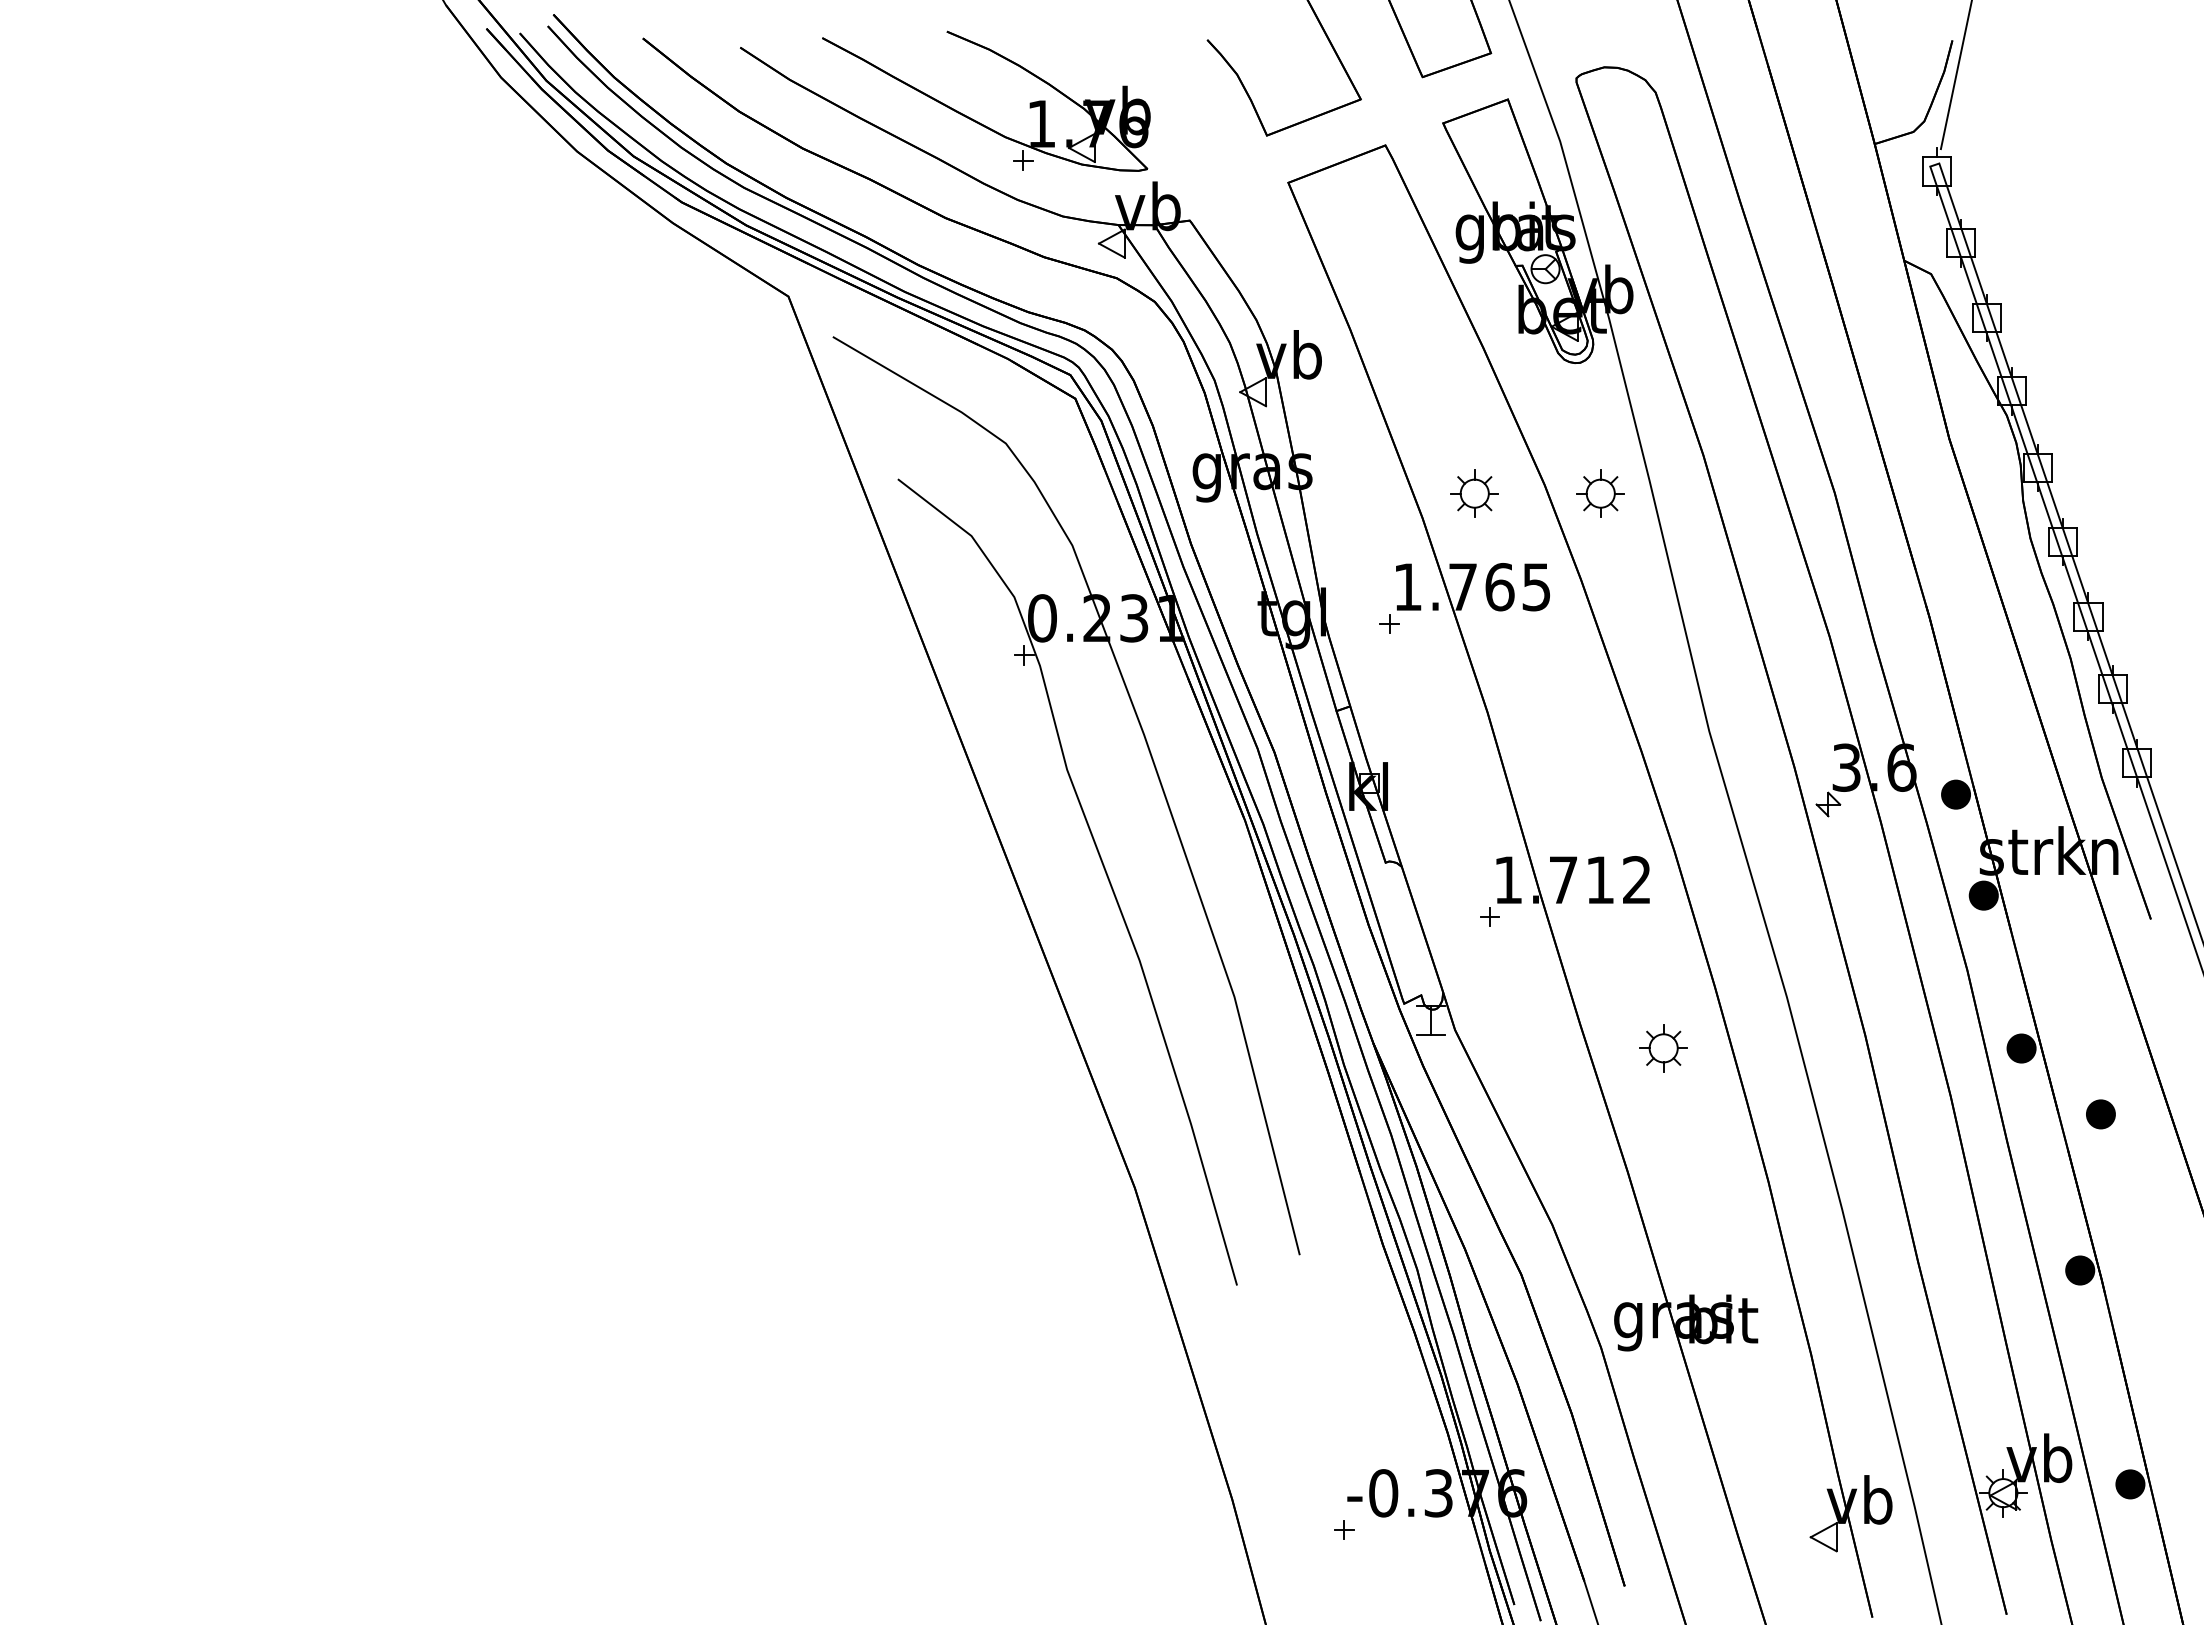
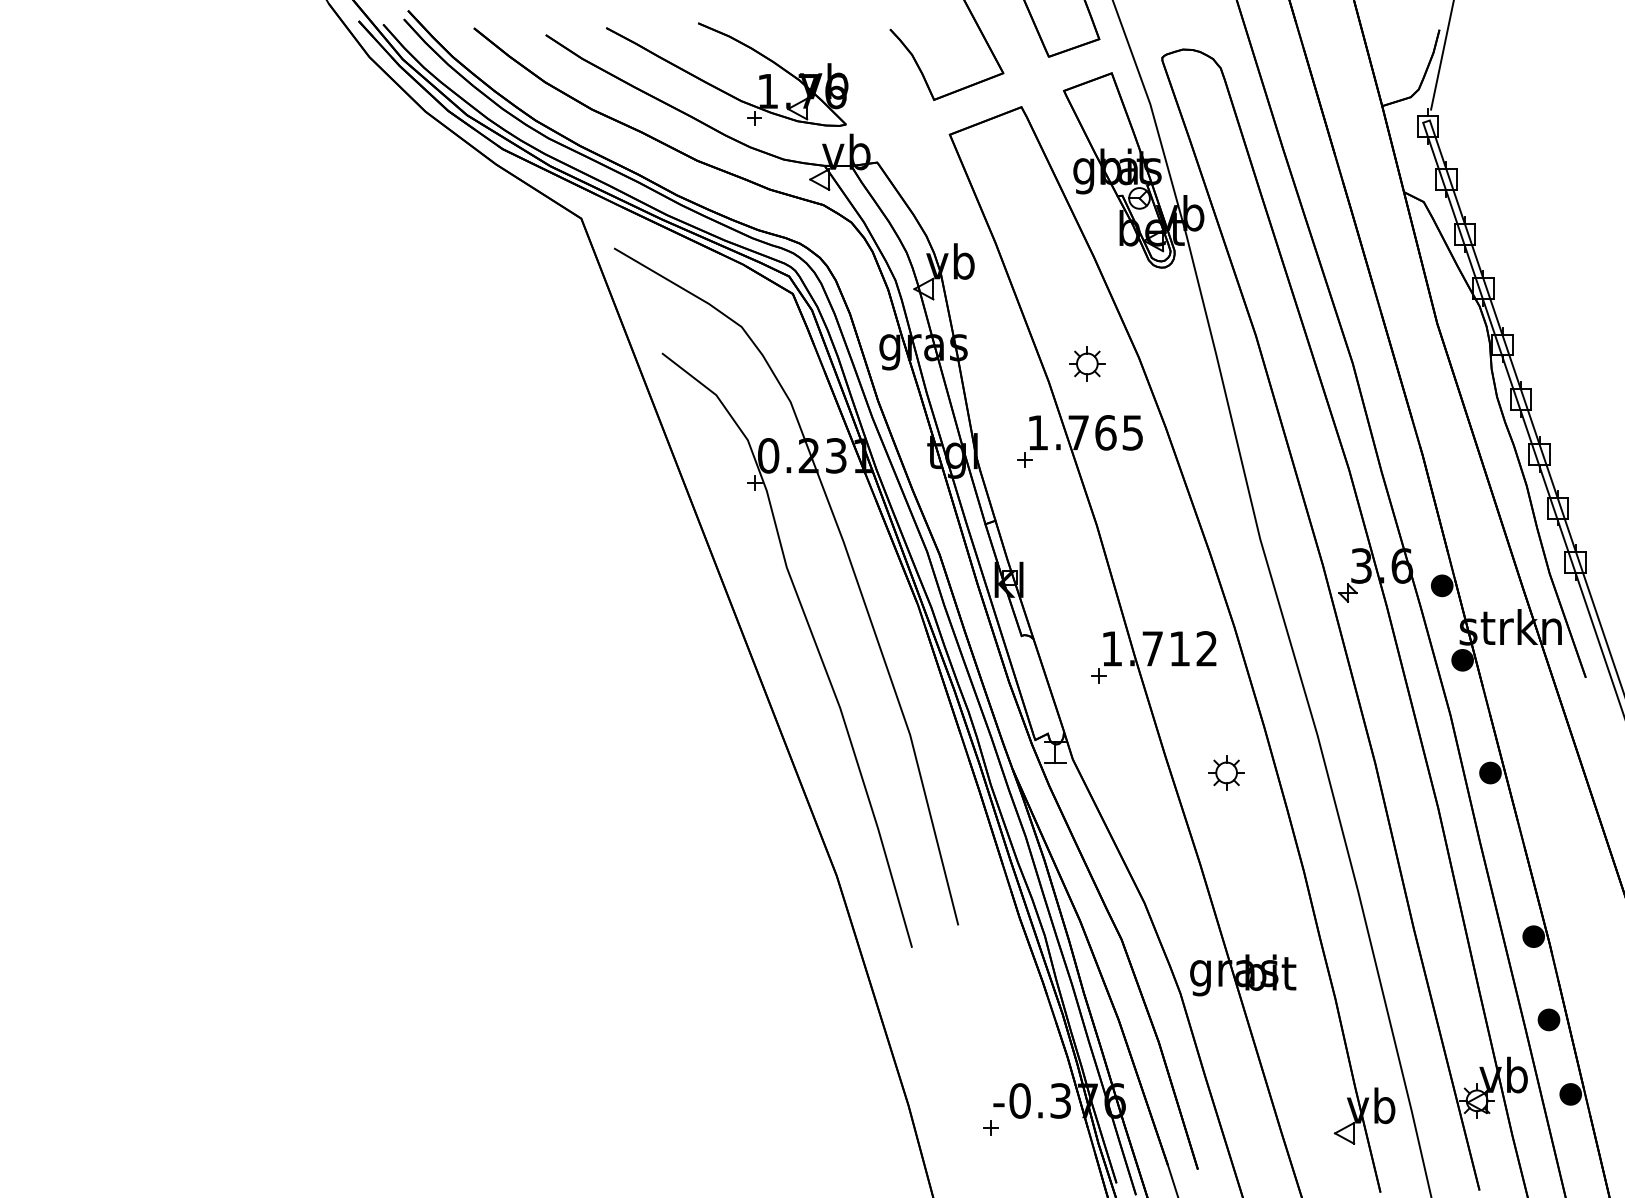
part: (1600, 493) -> (1180, 363), removed
part: (2100, 1114) -> (1548, 1019), moved

